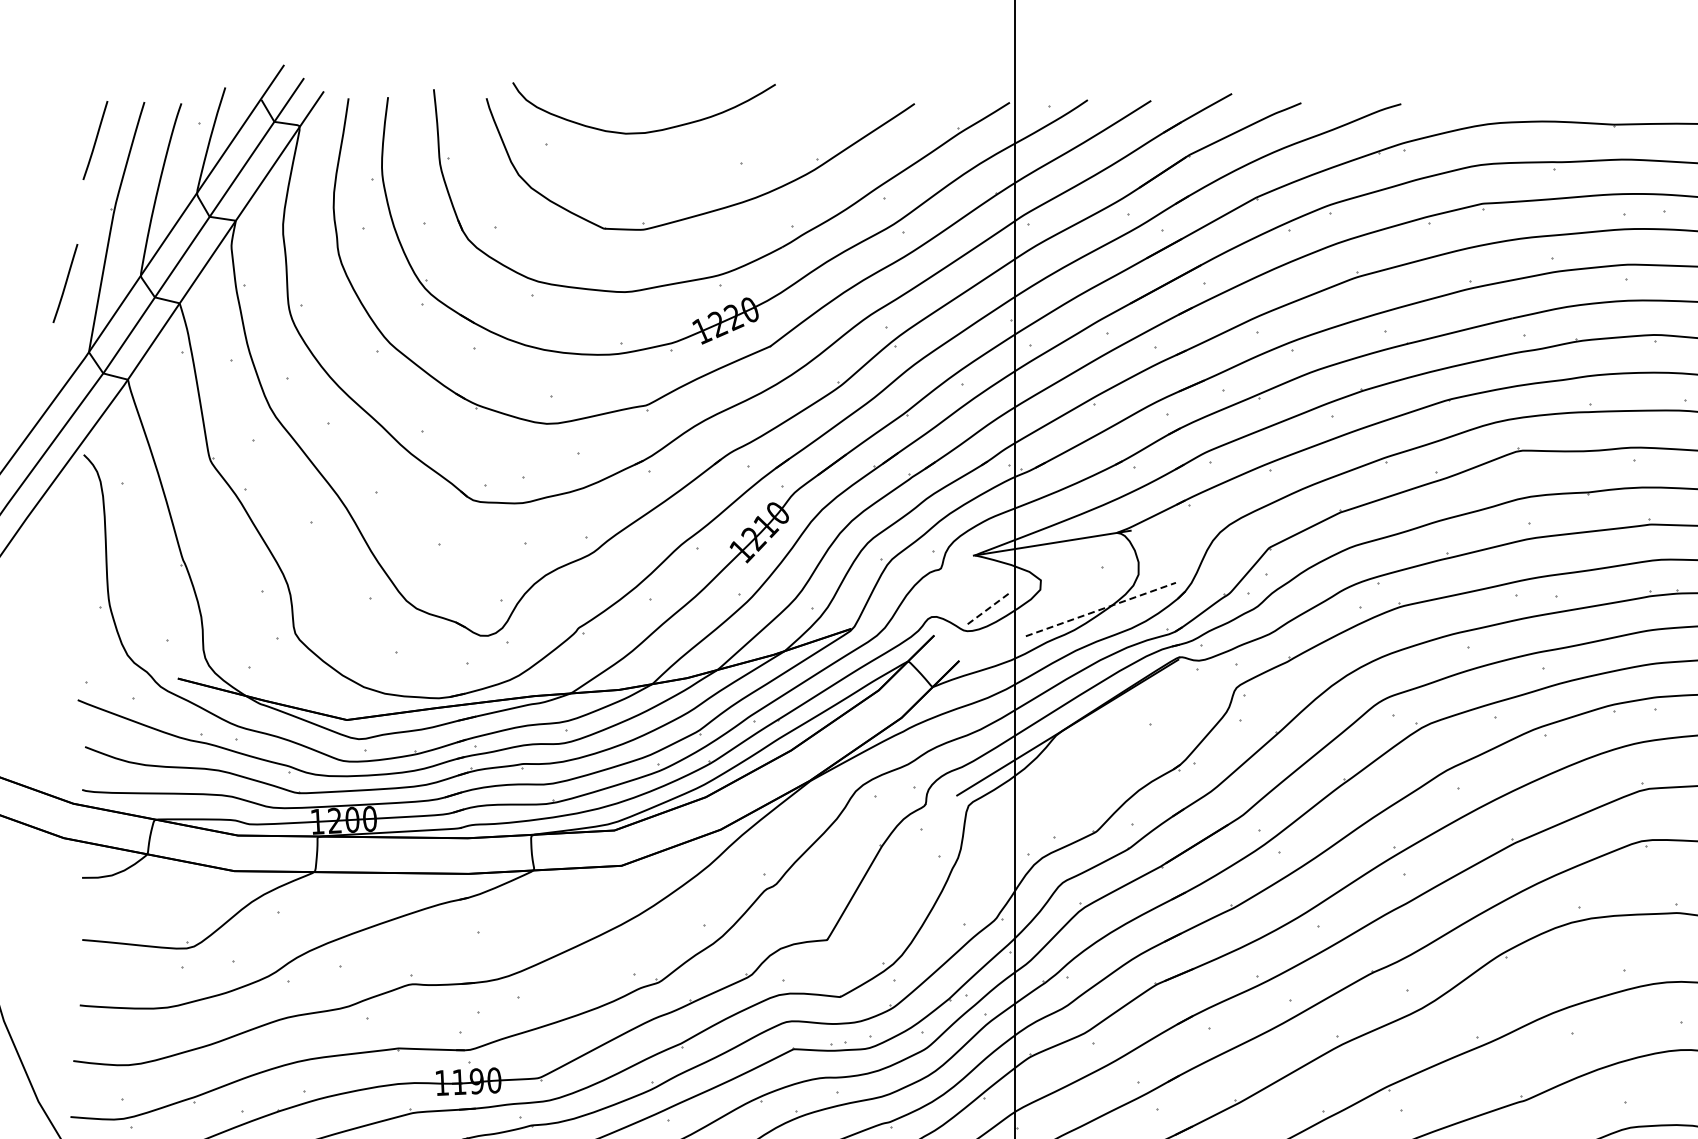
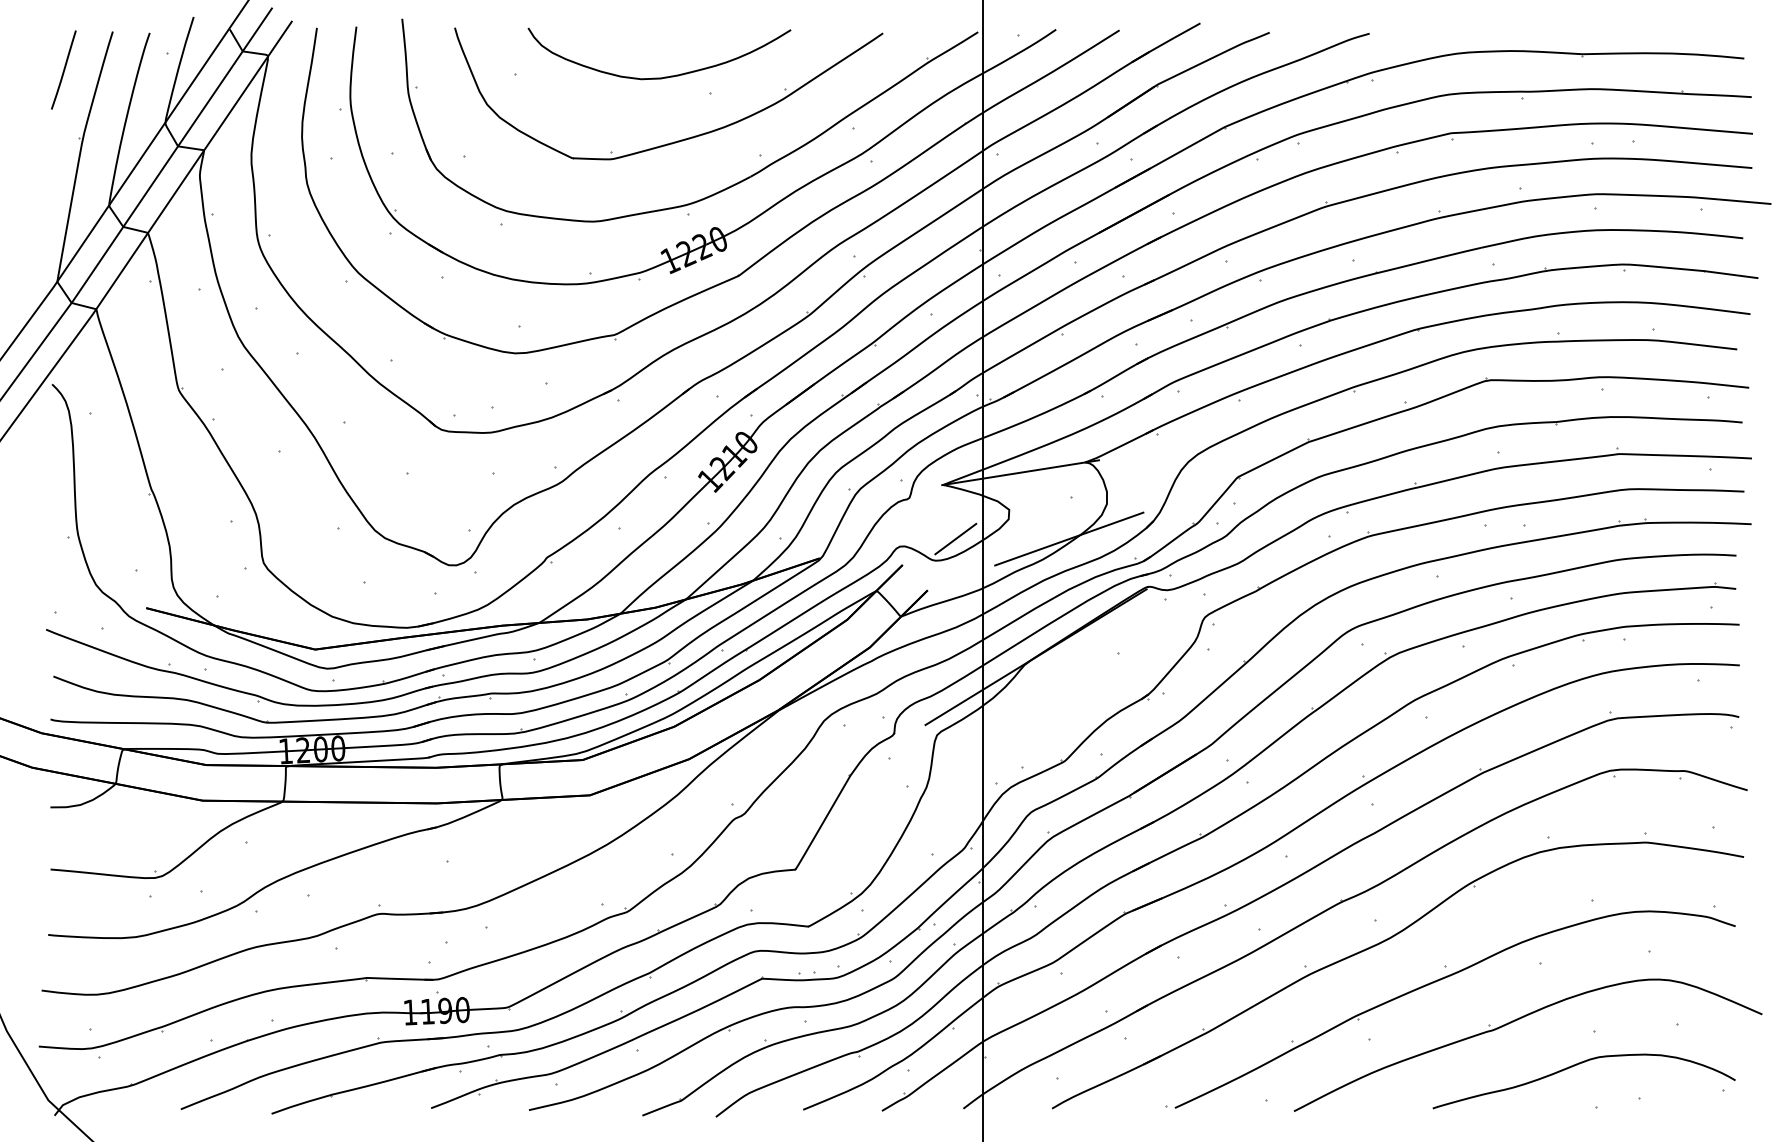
curve: (649, 130) -> (664, 76), moved
line: (65, 282) -> (33, 212), removed
line: (987, 609) -> (955, 539), dashed -> solid
line: (1101, 609) -> (1069, 539), dashed -> solid

